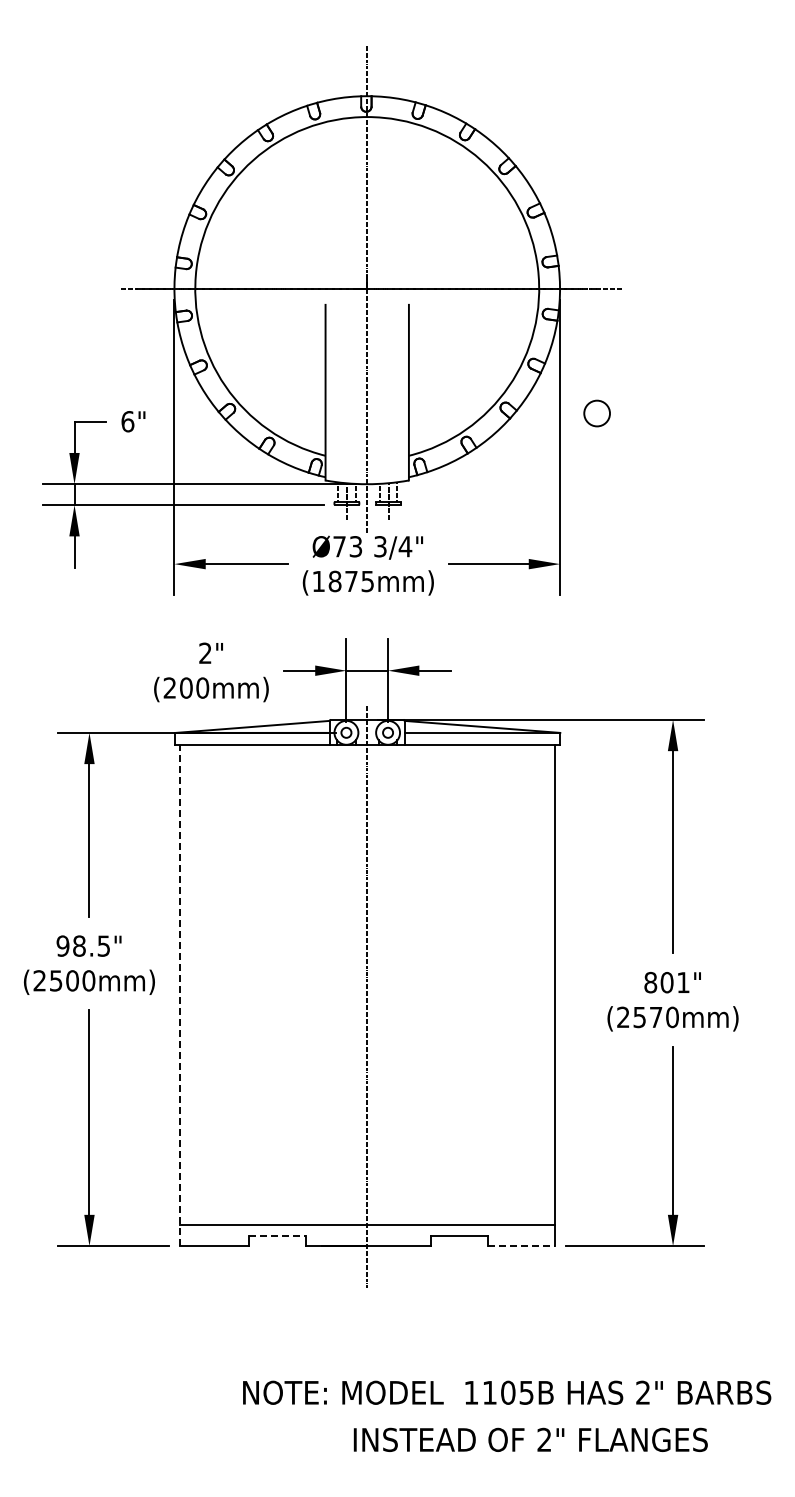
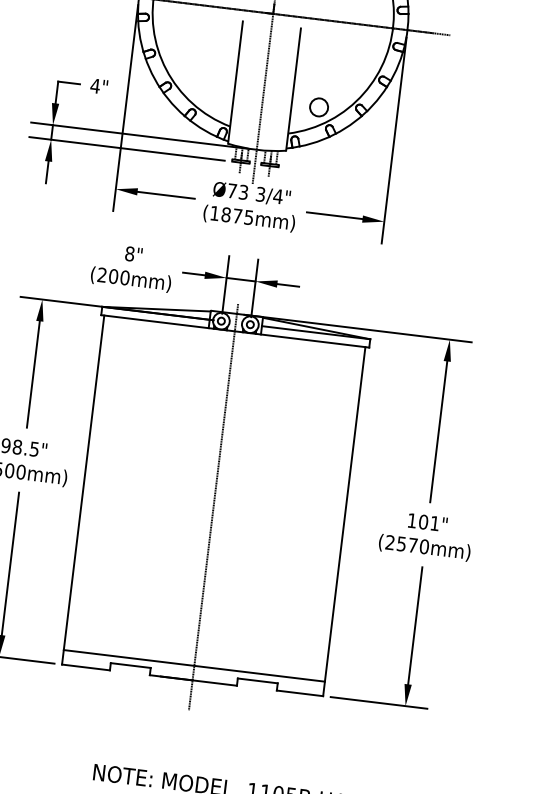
circle: (596, 413) -> (318, 107), moved
text: (127, 421) -> (95, 85), 6" -> 4"
text: (205, 653) -> (129, 254), 2" -> 8"
text: (650, 982) -> (412, 520), 801" -> 101"
line: (179, 995) -> (82, 490), dashed -> solid
line: (277, 1235) -> (131, 665), dashed -> solid
line: (521, 1246) -> (299, 693), dashed -> solid

